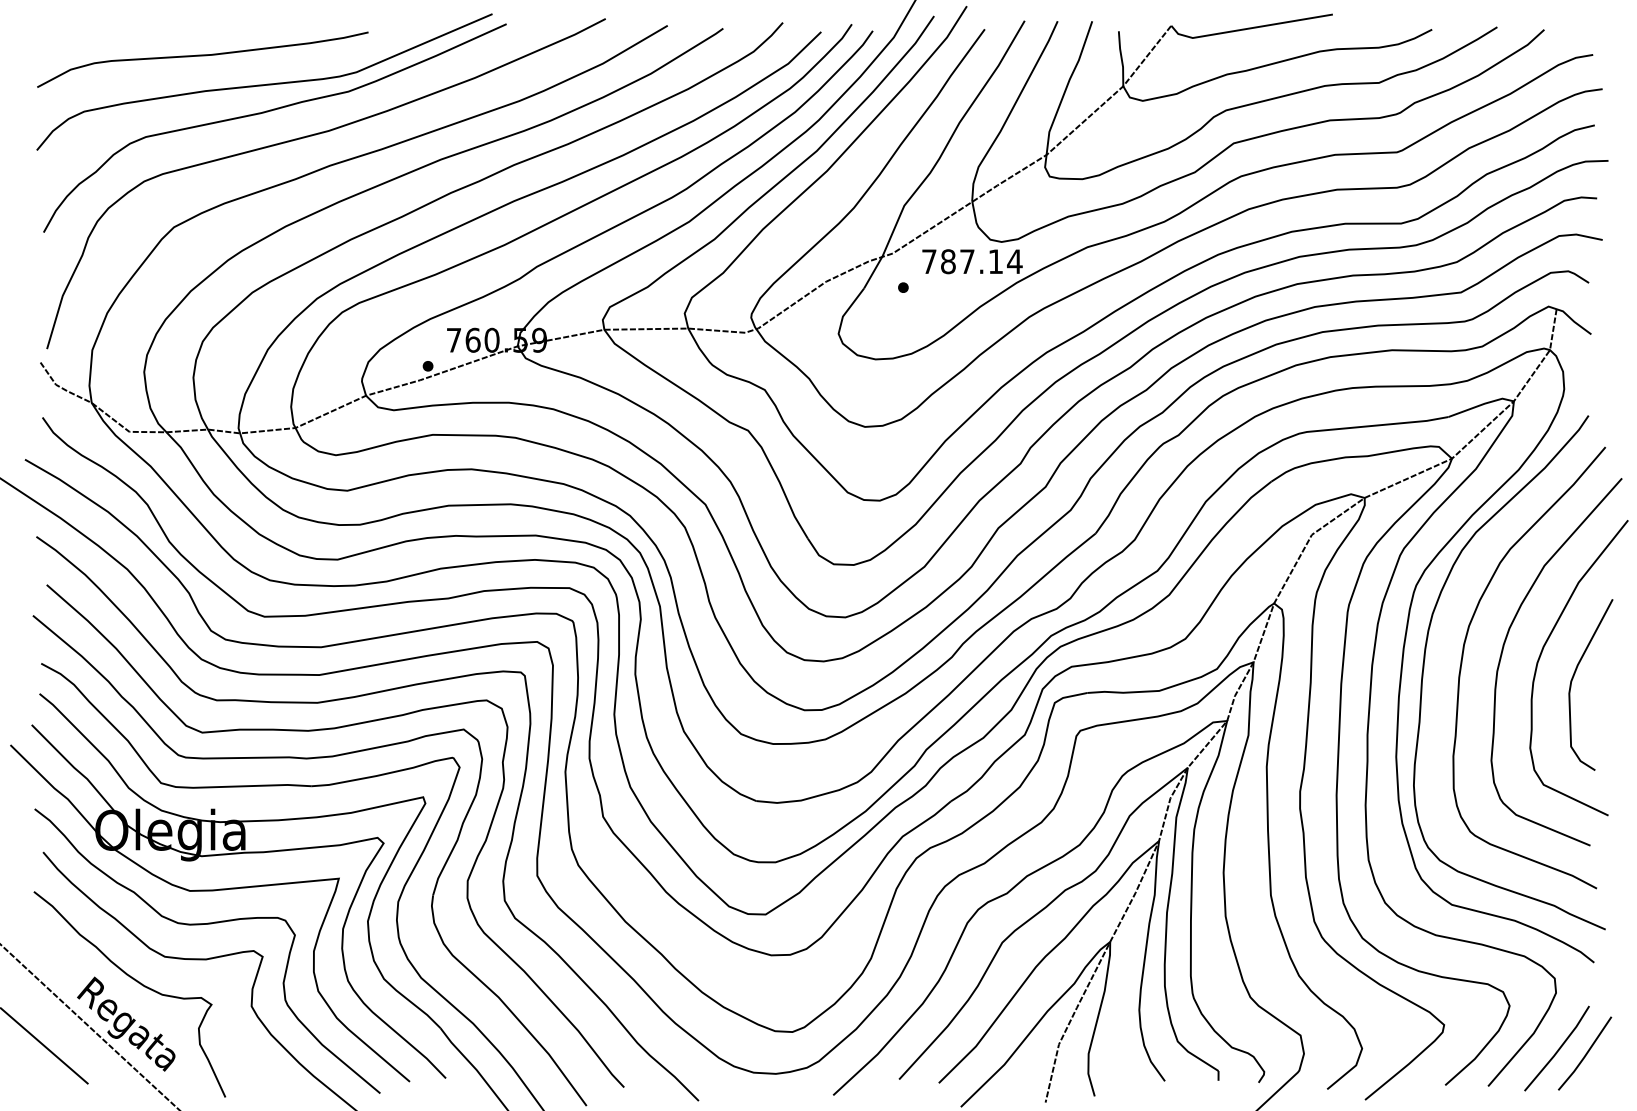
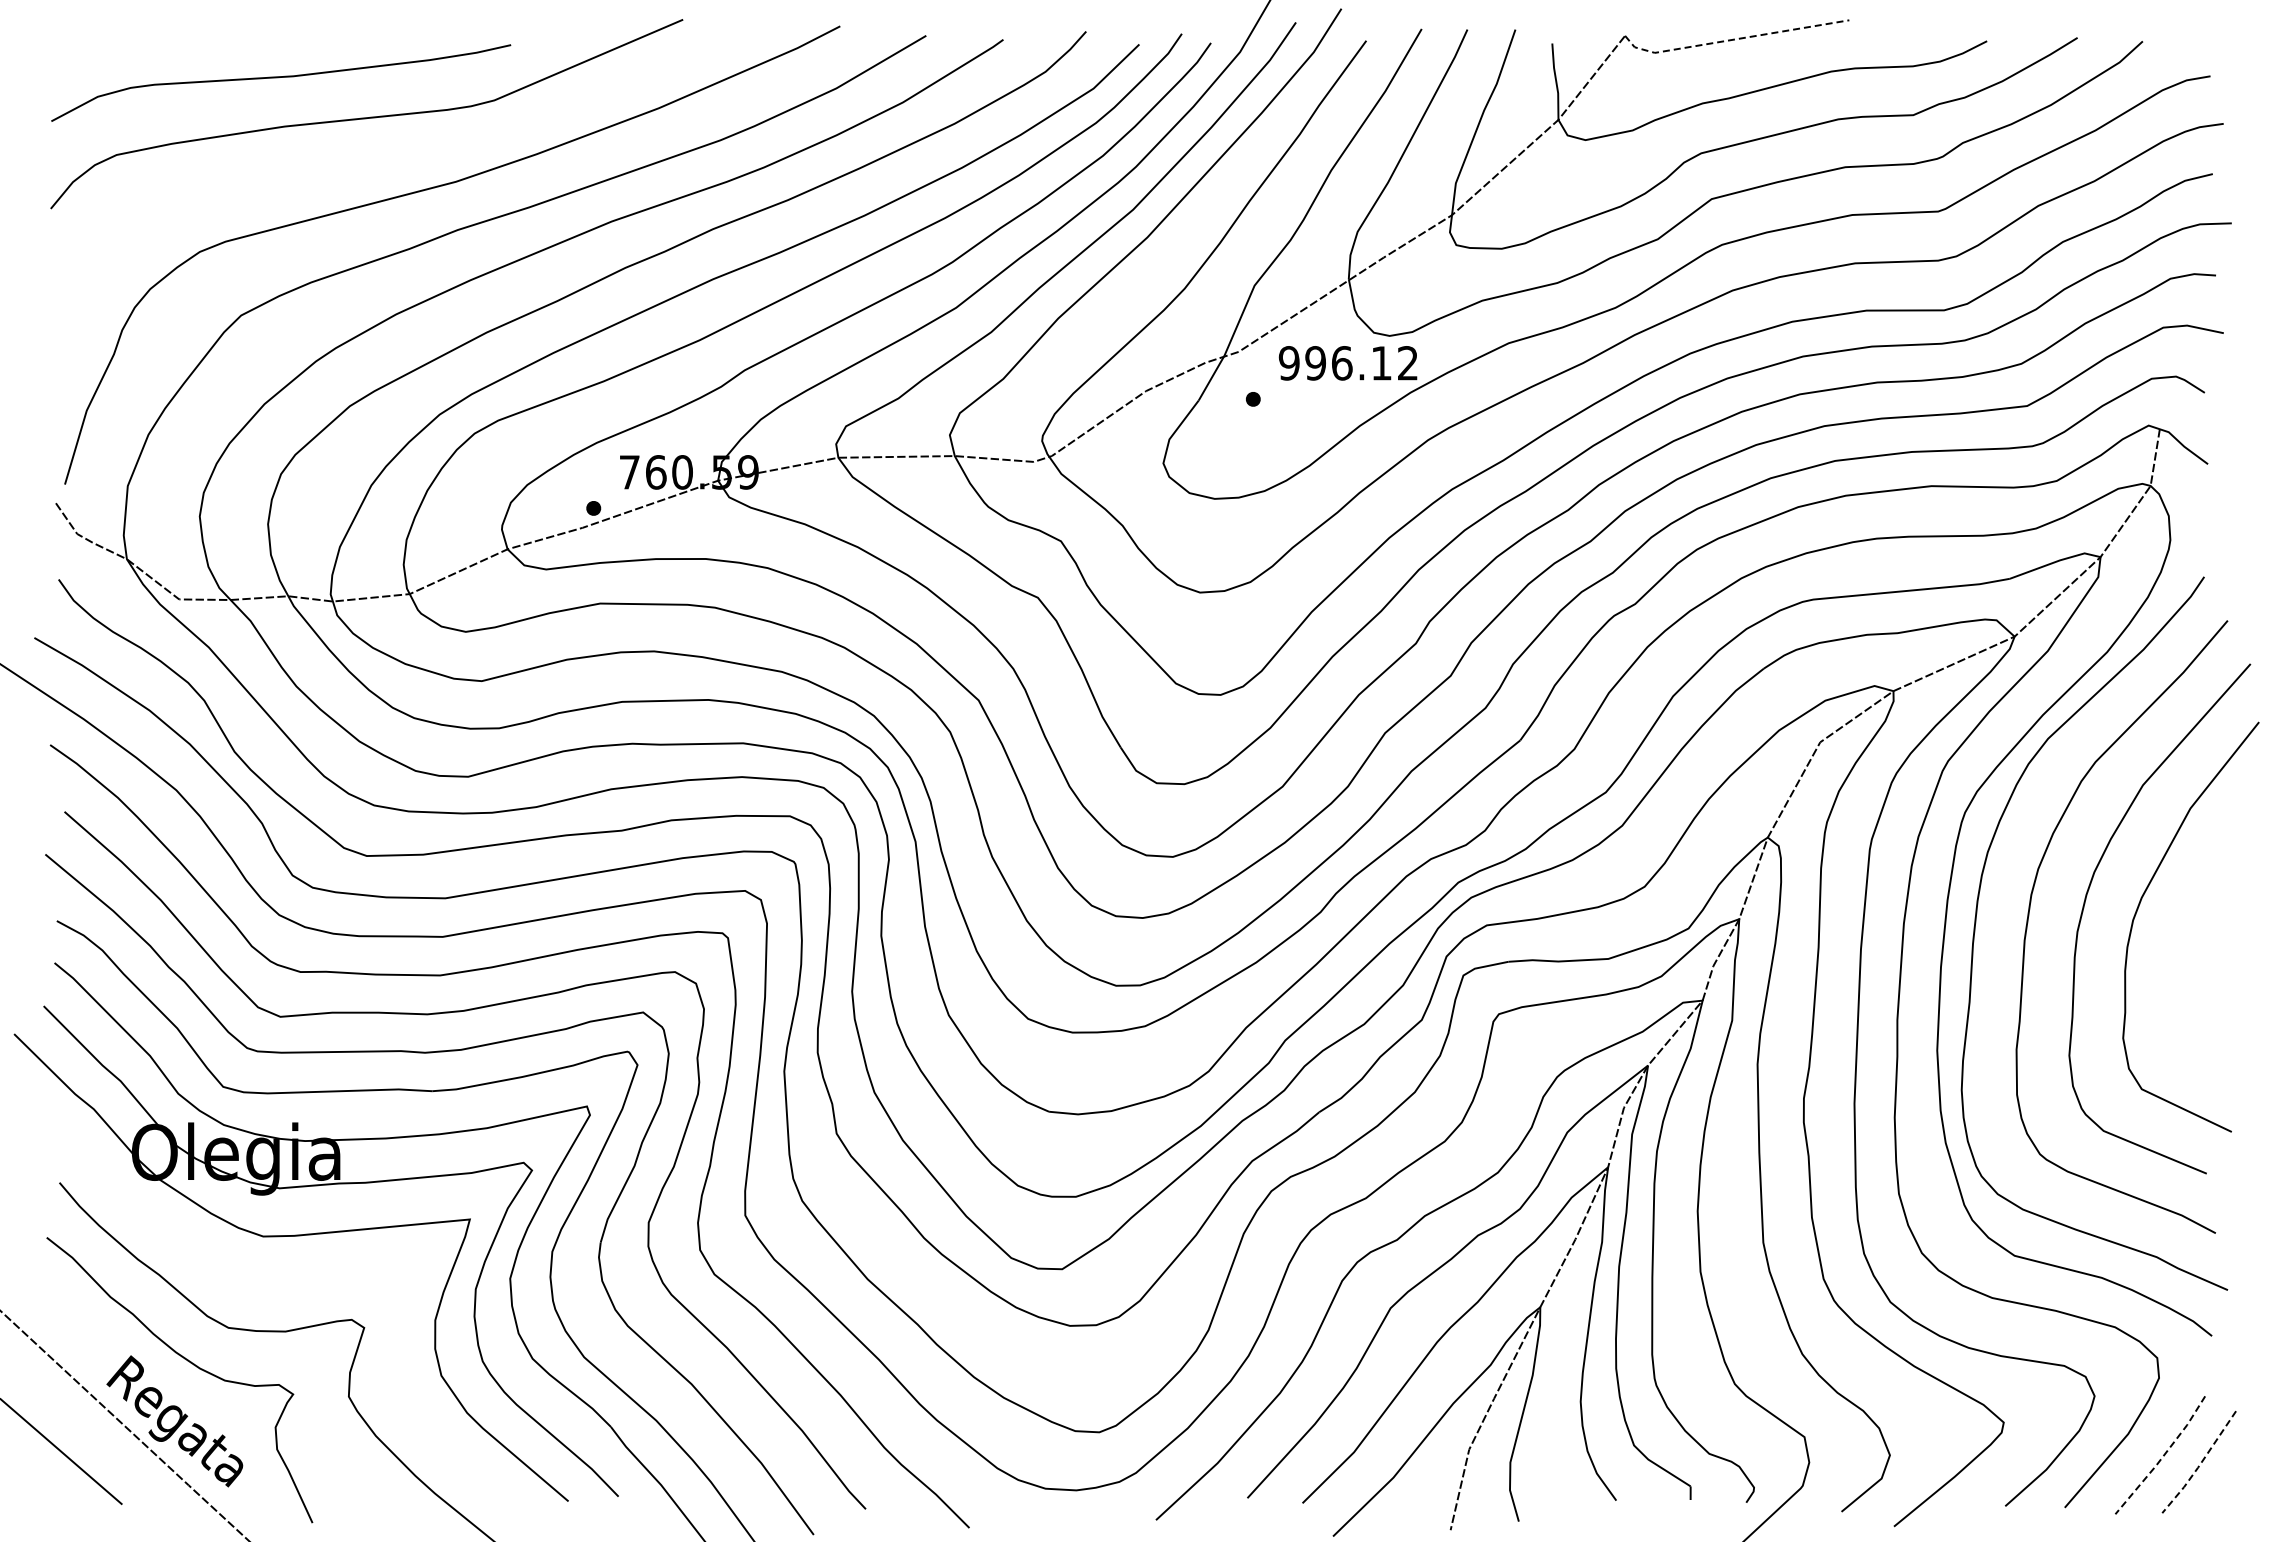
line: (1249, 28) -> (1733, 39), solid -> dashed
curve: (271, 111) -> (376, 154), removed
text: (971, 261) -> (1348, 363), 787.14 -> 996.12
curve: (1573, 677) -> (2183, 940), removed
curve: (207, 924) -> (287, 1283), removed
line: (1558, 1050) -> (2162, 1457), solid -> dashed
line: (1585, 1055) -> (2200, 1464), solid -> dashed

